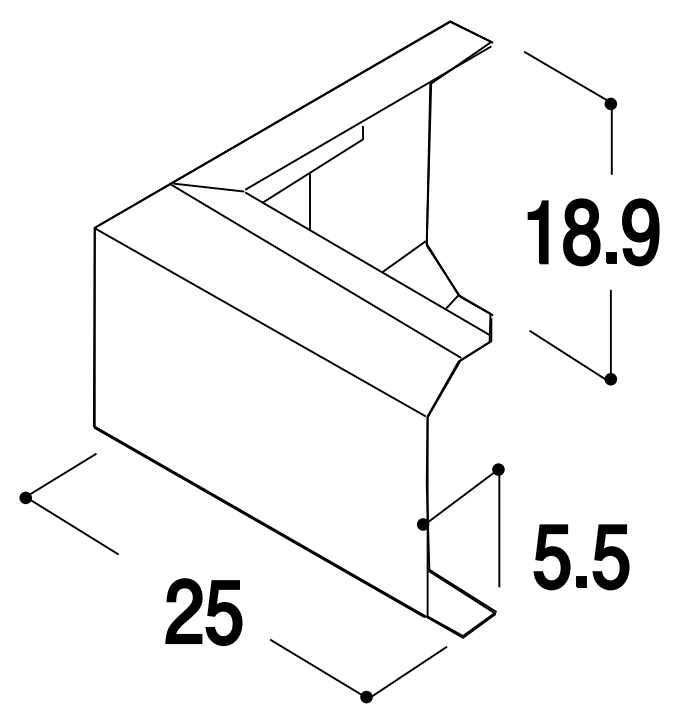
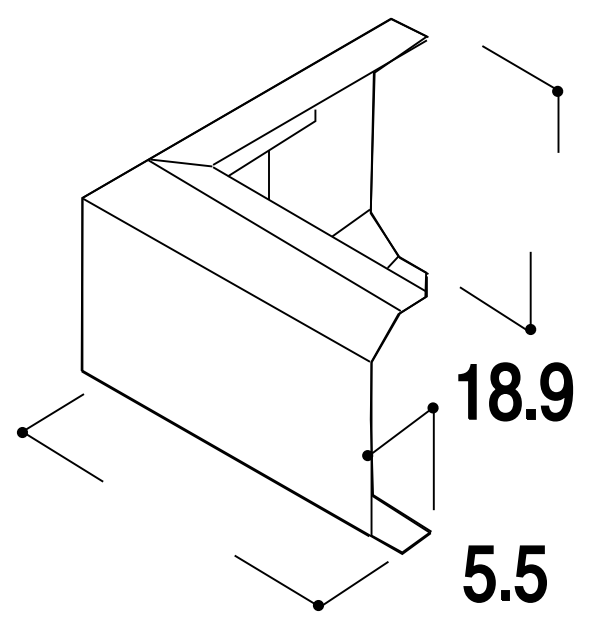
part: (583, 87) -> (533, 77), moved
part: (593, 231) -> (515, 391), moved
part: (570, 561) -> (495, 577), moved
part: (203, 611) -> (176, 531), removed

